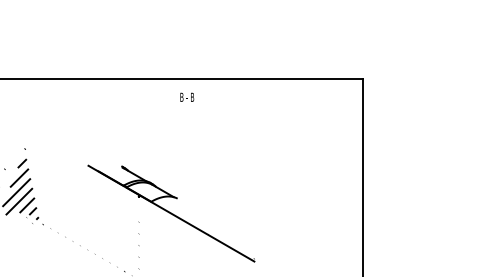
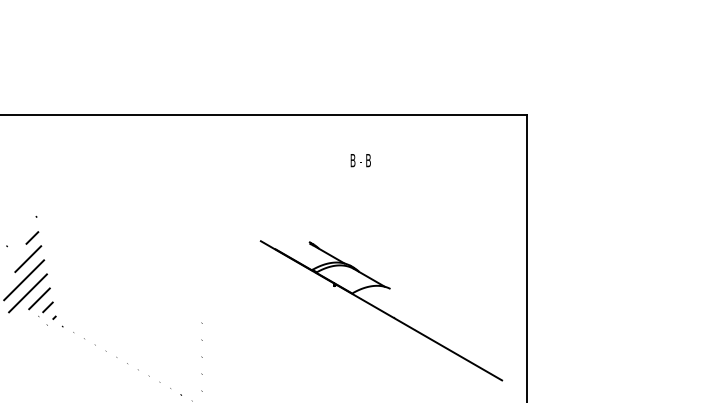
text: (187, 96) -> (361, 159), moved
part: (171, 213) -> (381, 310), moved

